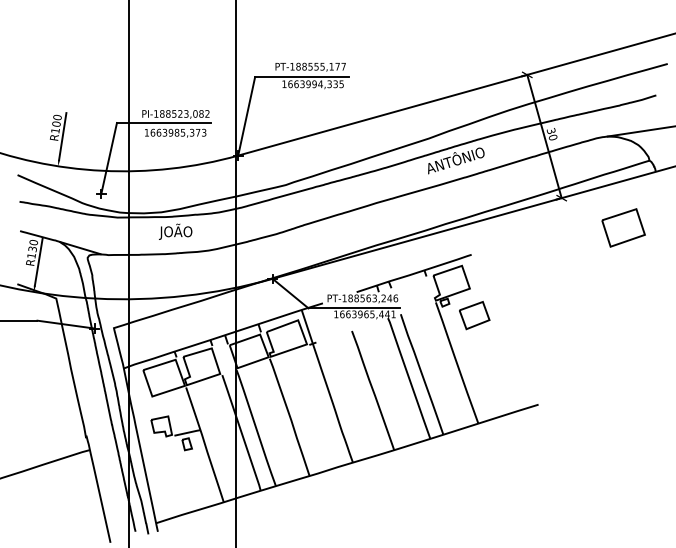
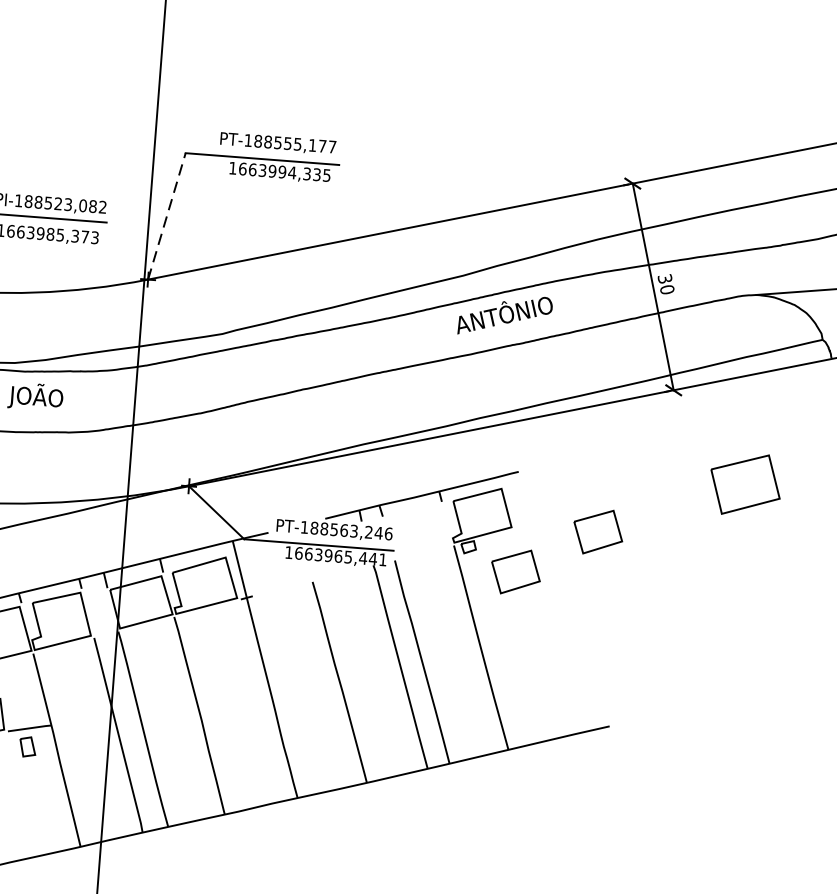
line: (246, 115) -> (166, 214), solid -> dashed
part: (623, 227) -> (745, 483), moved
part: (522, 287) -> (598, 532), added

